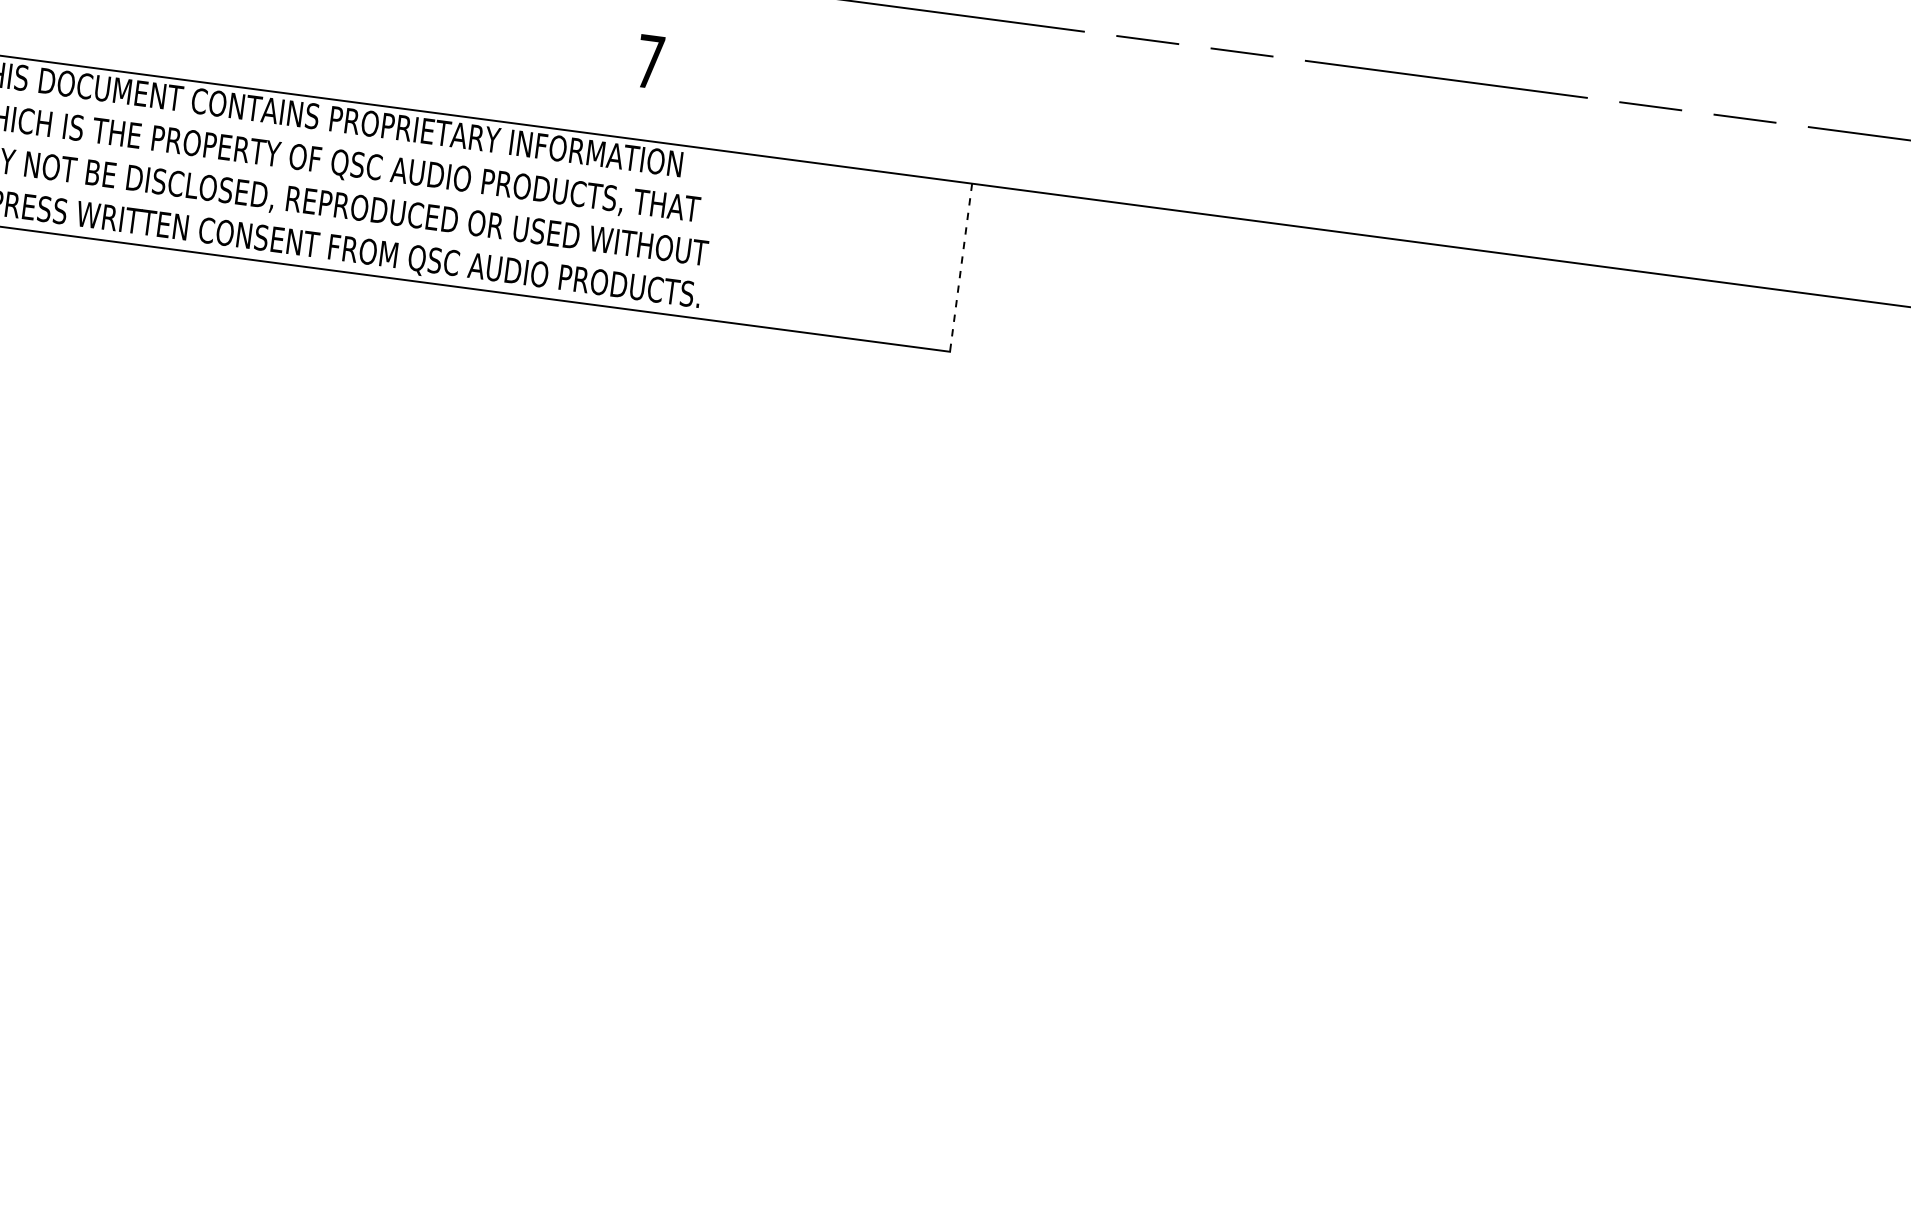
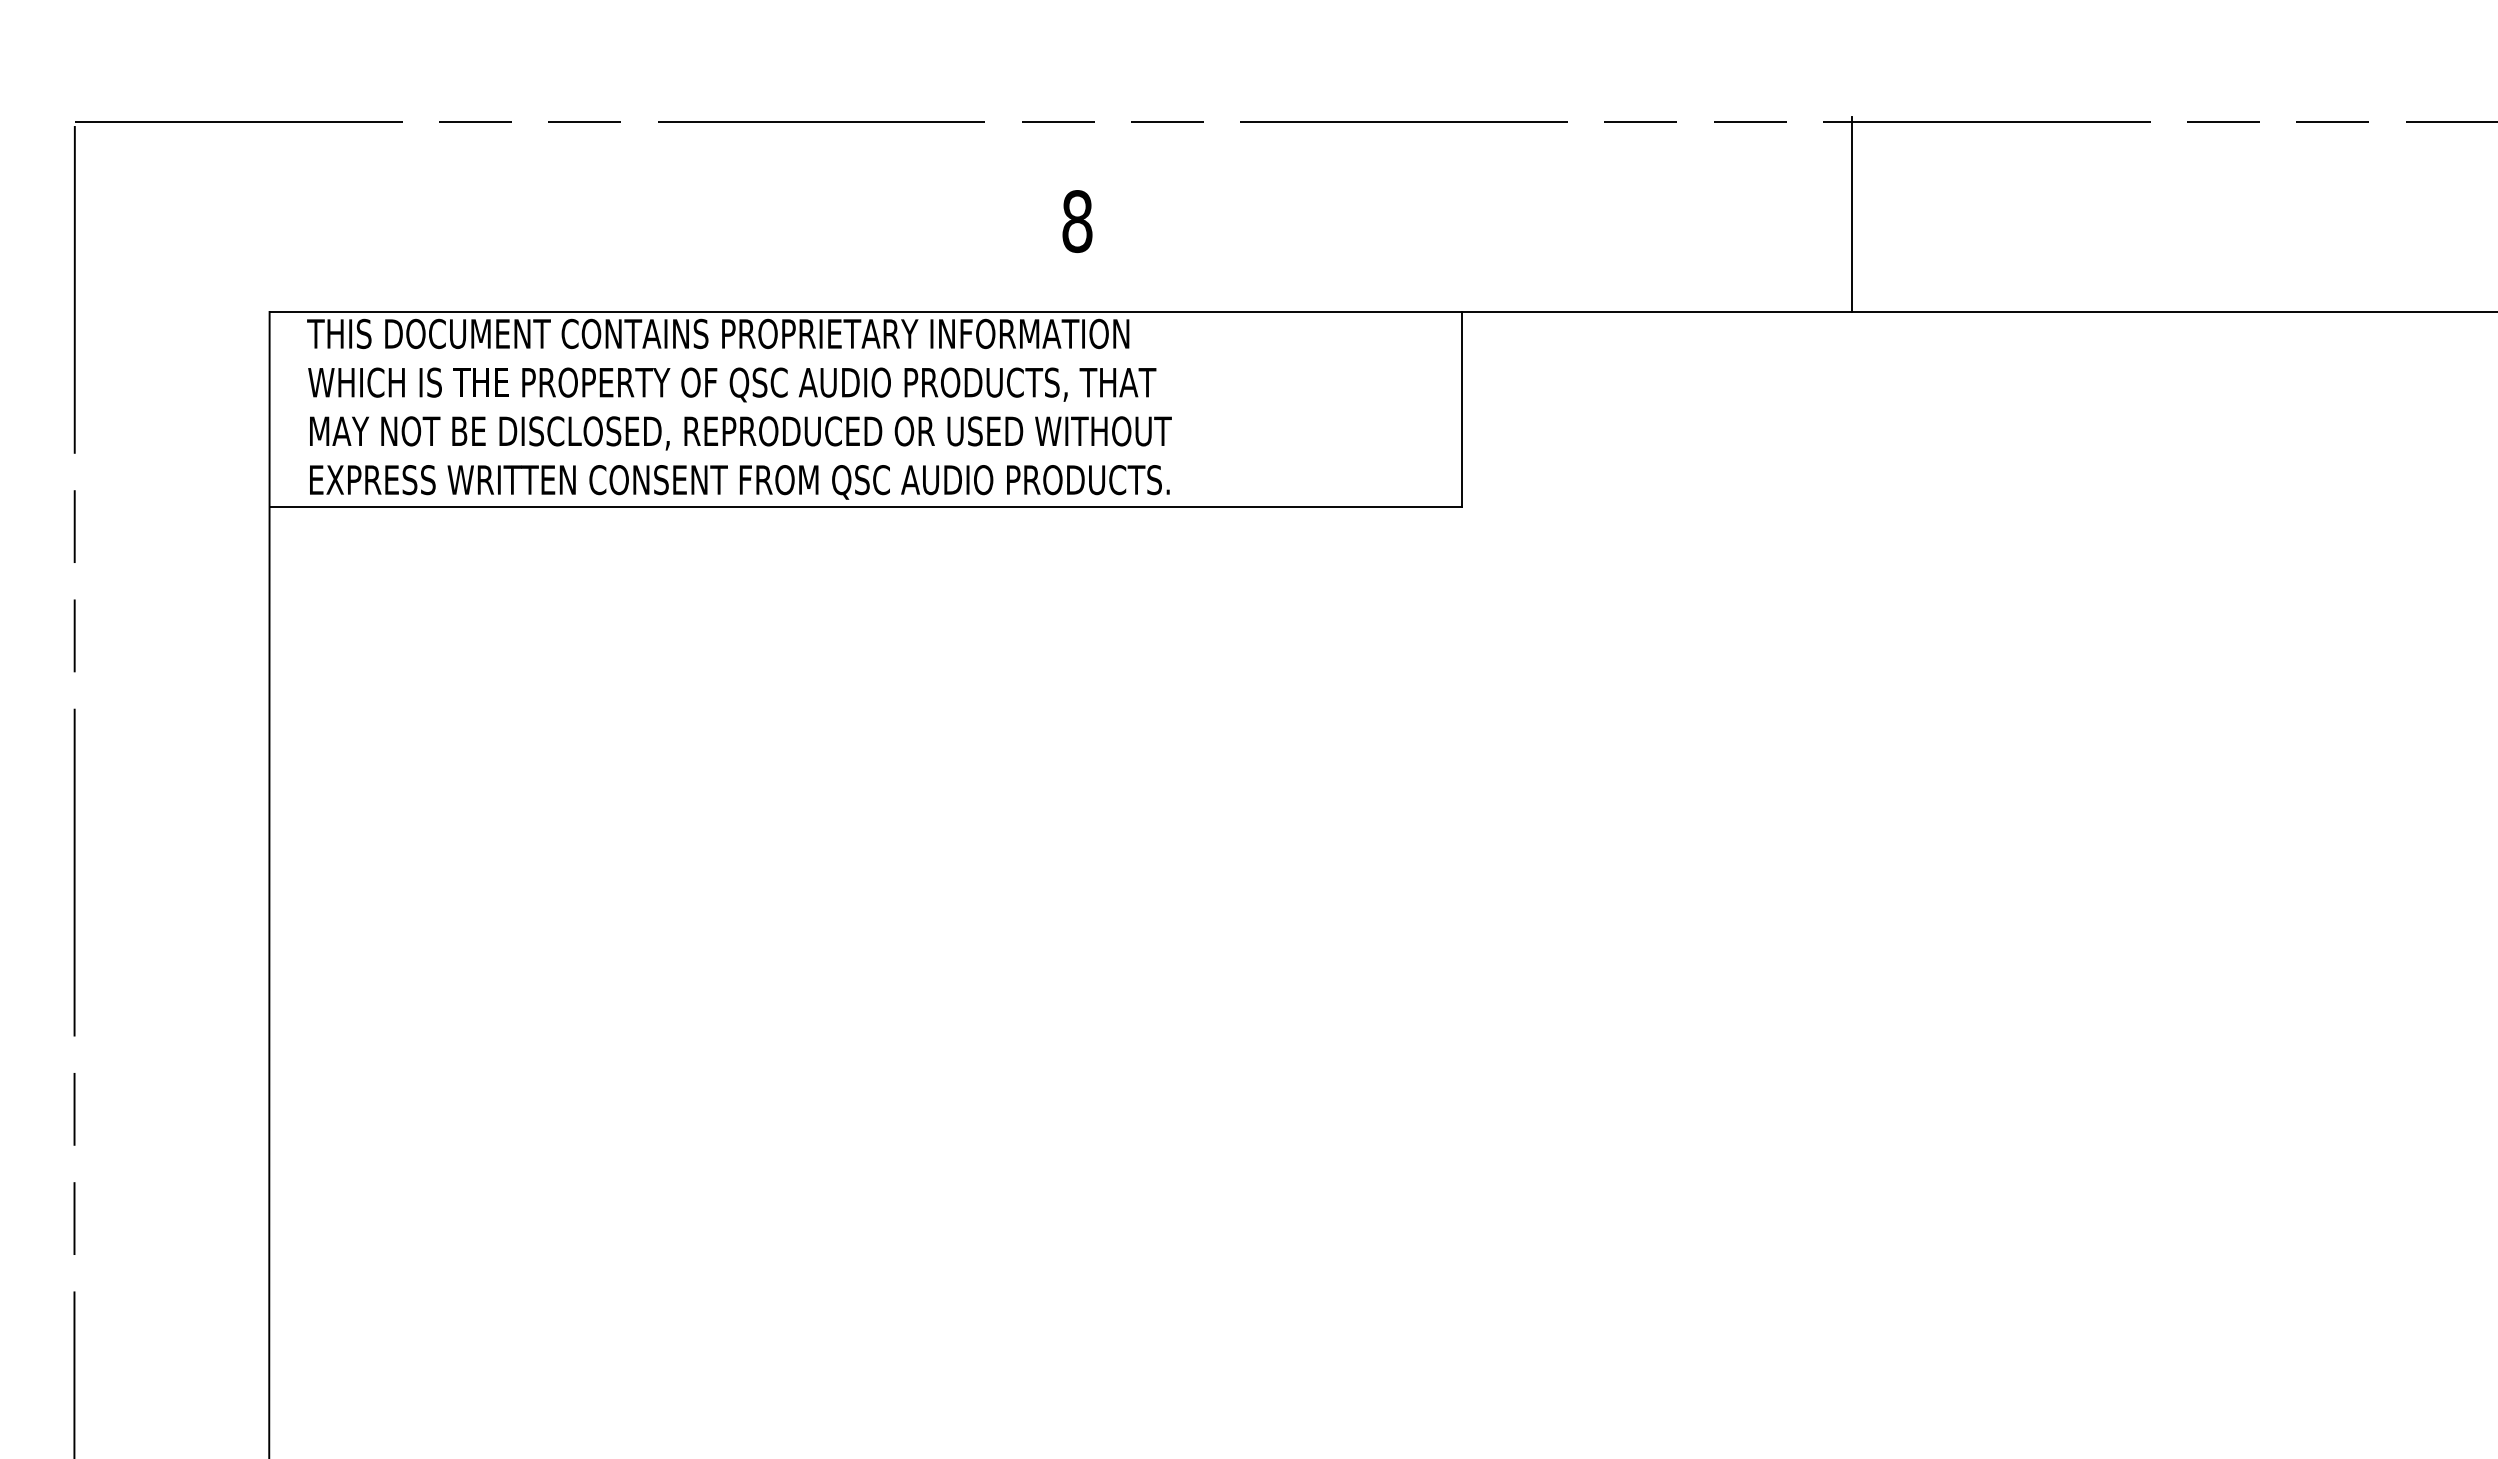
text: (650, 61) -> (1077, 221), 7 -> 8
line: (1319, 143) -> (1851, 214), added
line: (961, 267) -> (1462, 409), dashed -> solid

